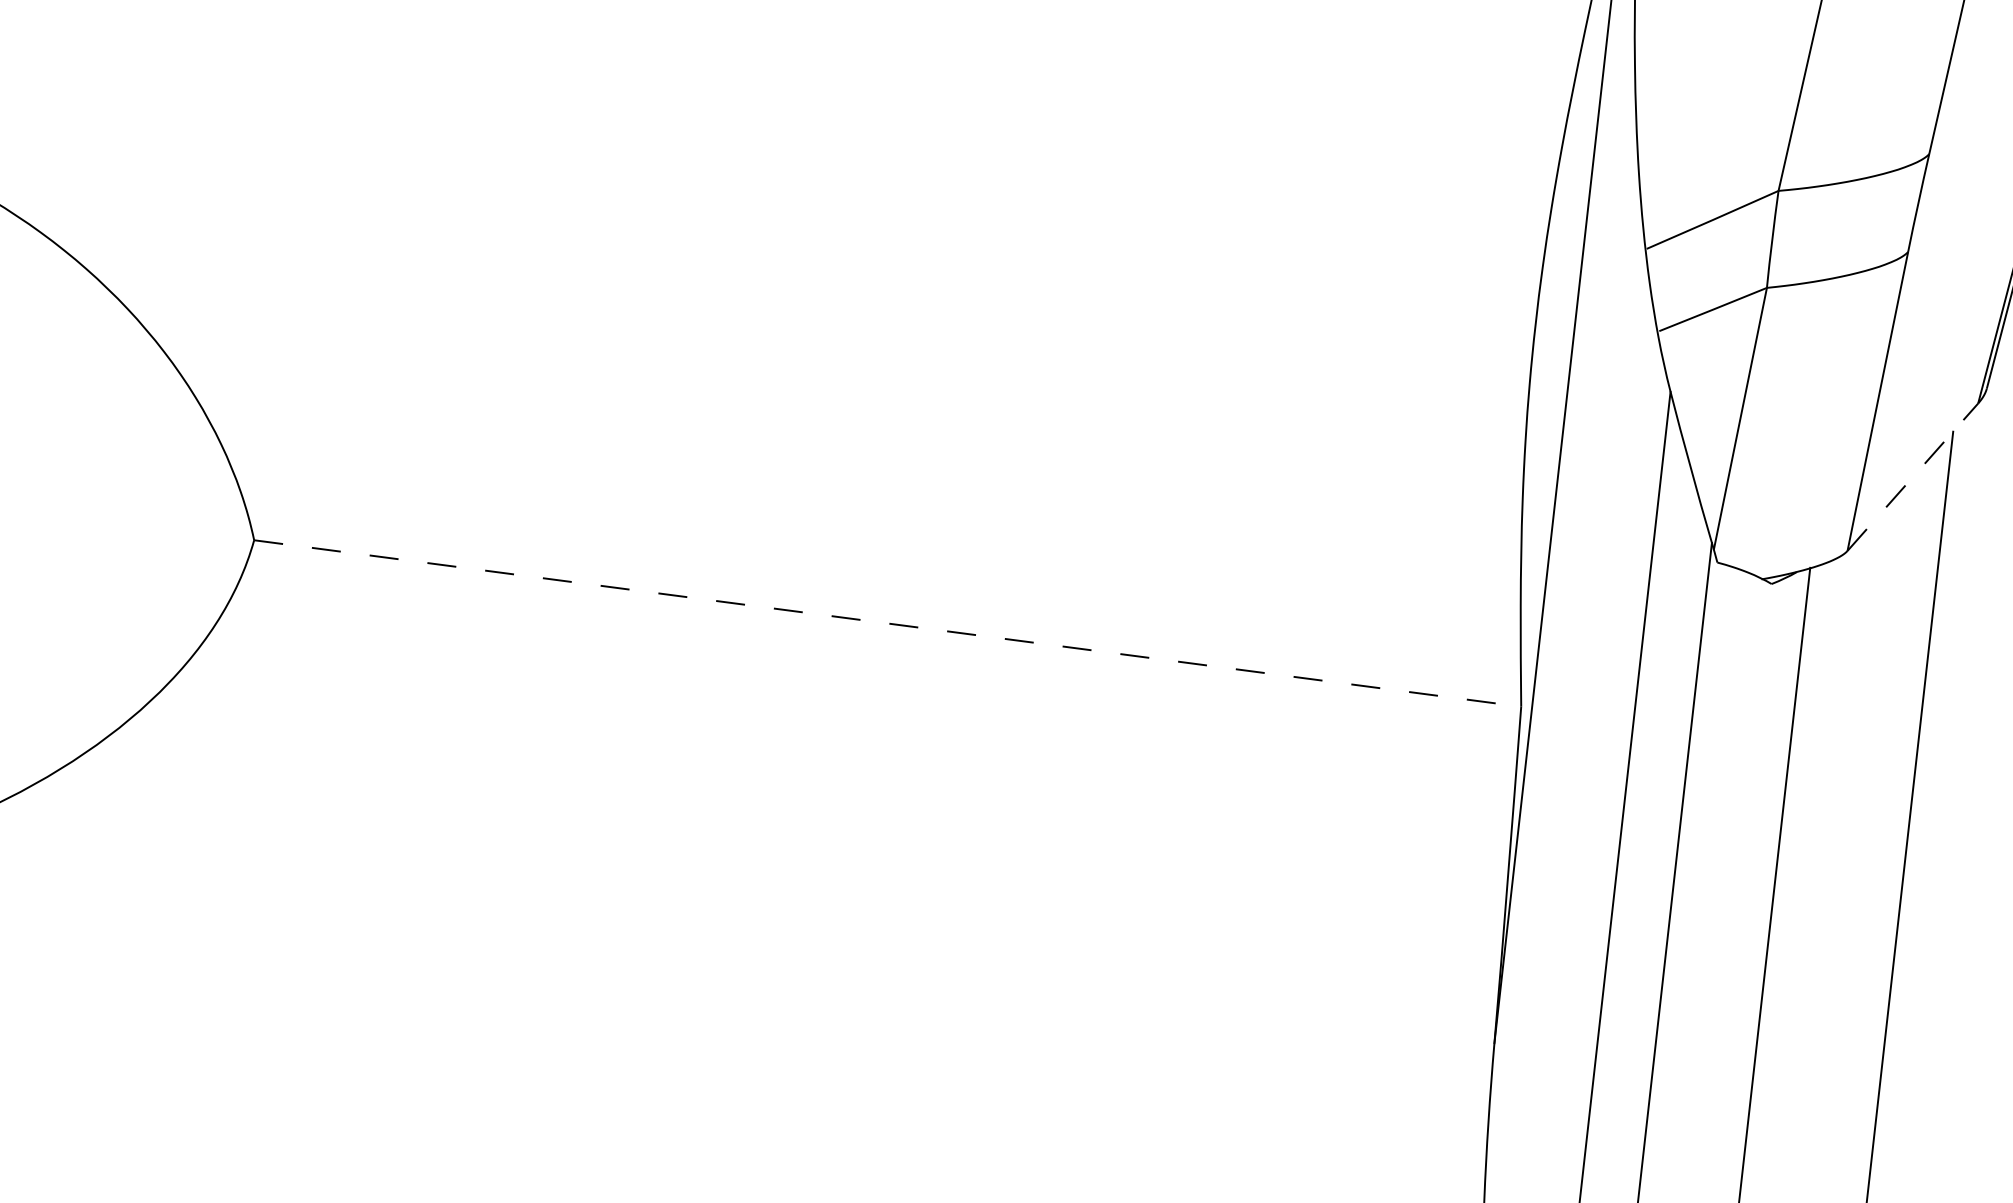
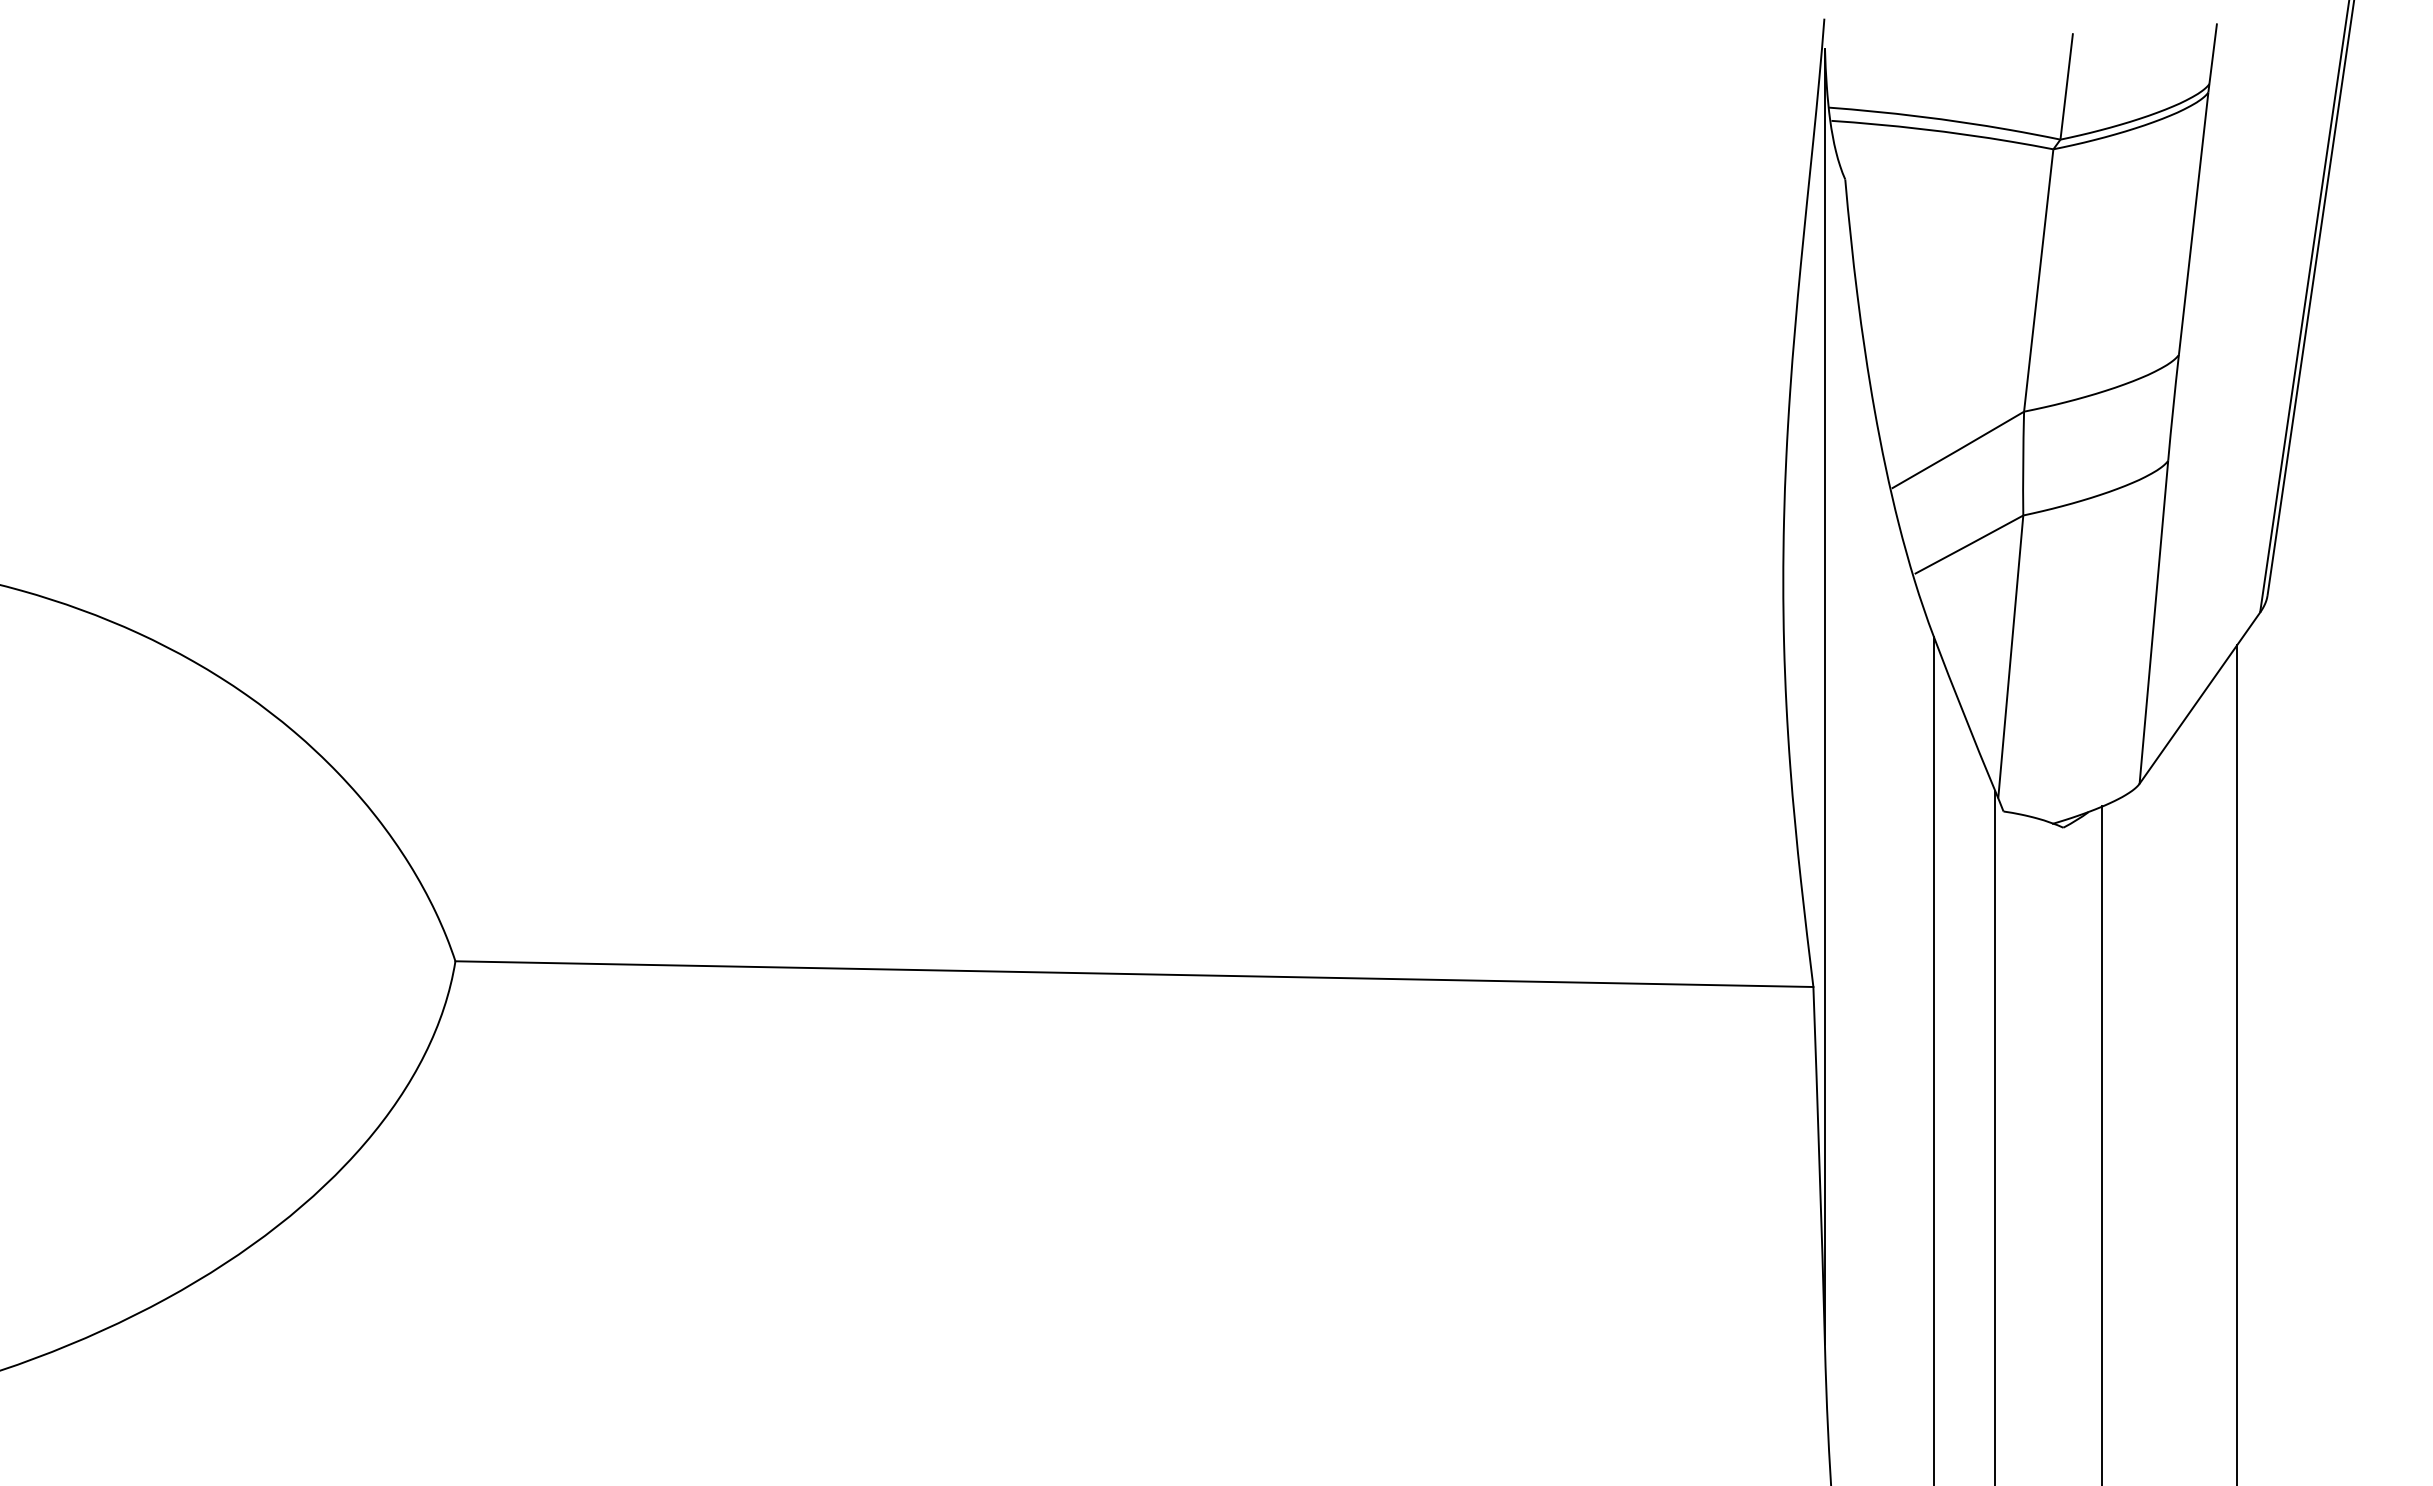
line: (1912, 477) -> (2199, 698), dashed -> solid
line: (887, 623) -> (1134, 974), dashed -> solid

